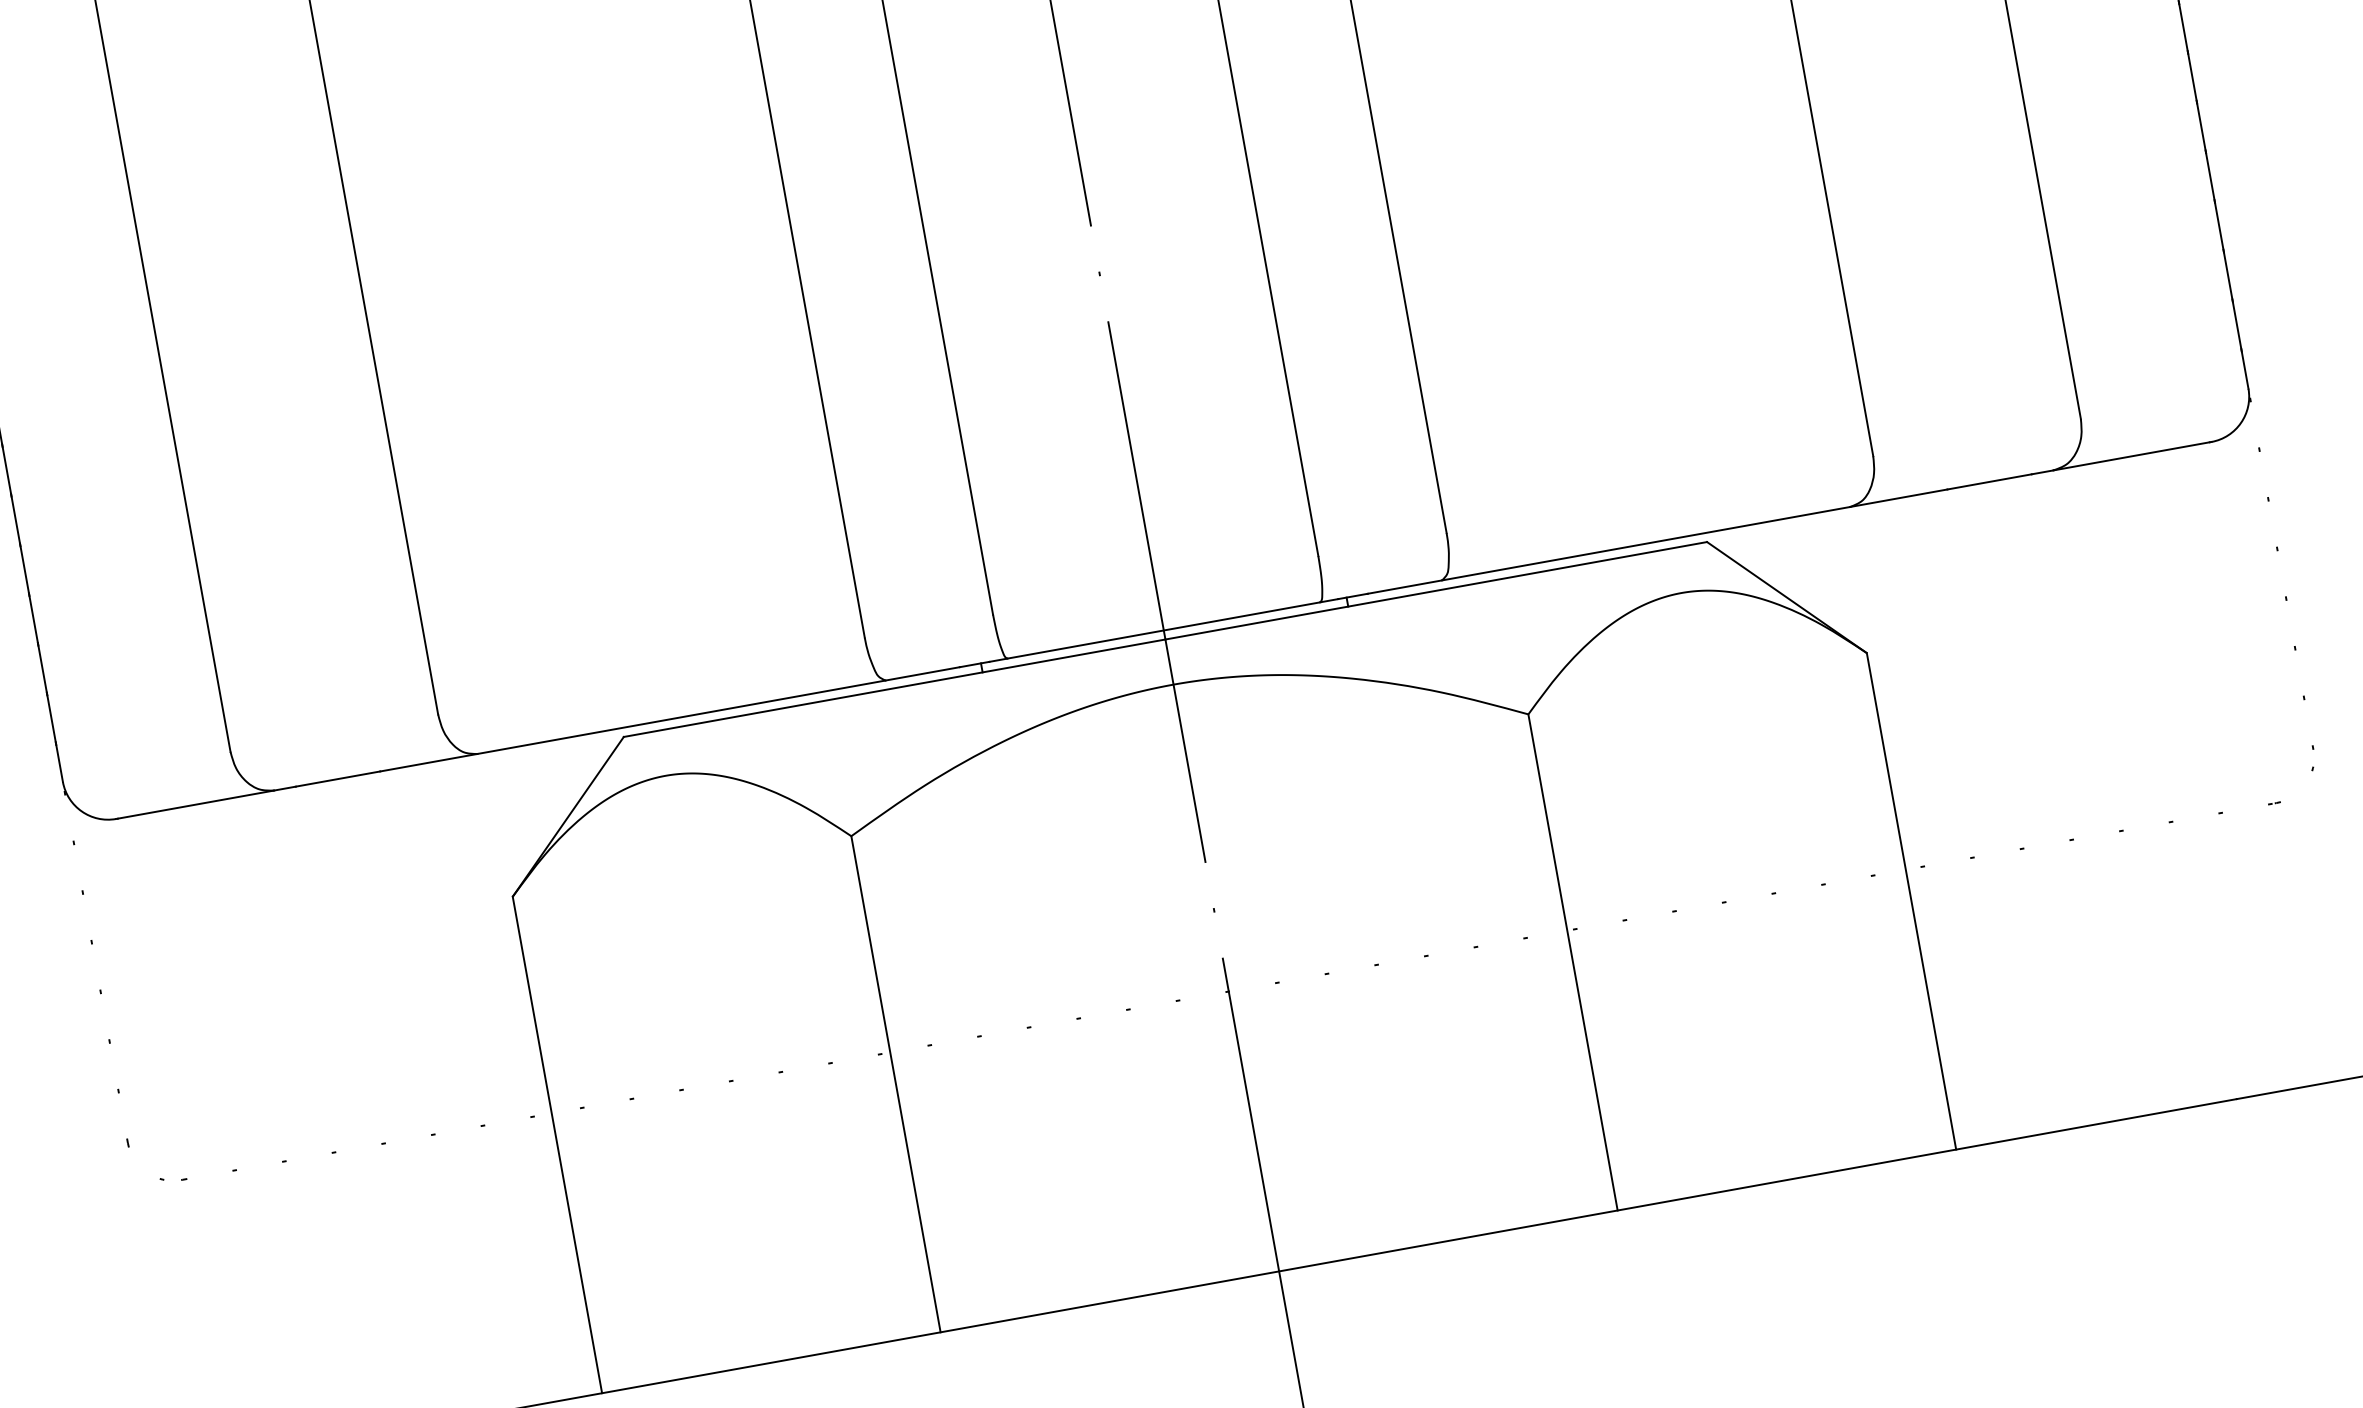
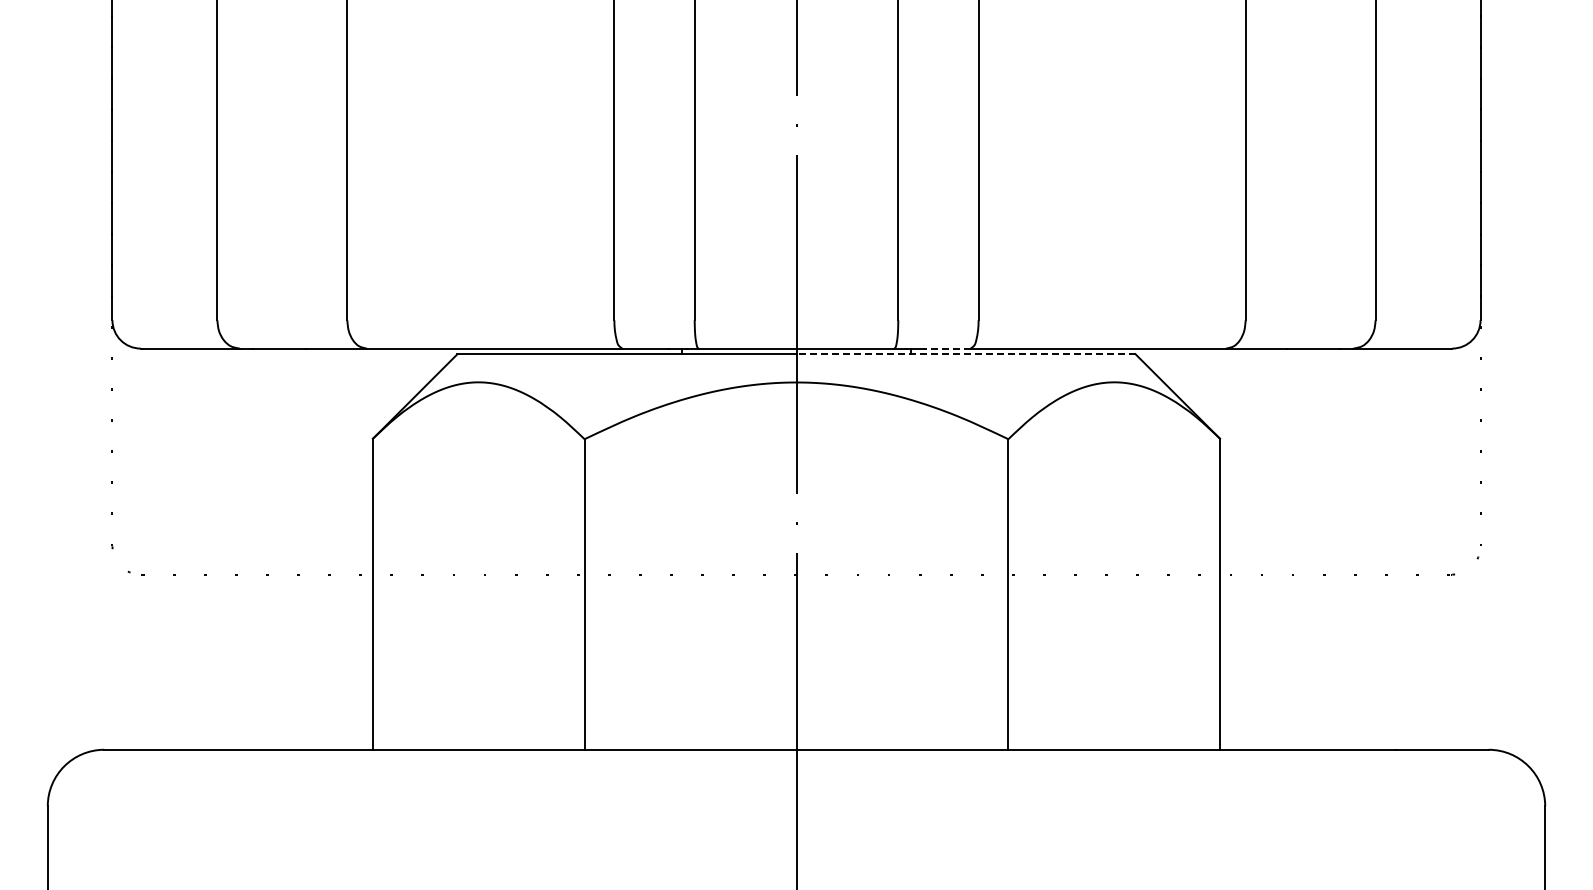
line: (1403, 587) -> (946, 348), solid -> dashed
line: (1437, 591) -> (966, 354), solid -> dashed

